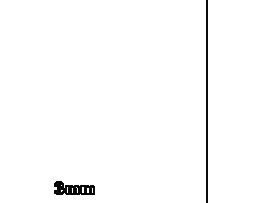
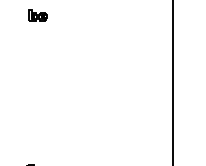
part: (66, 27) -> (37, 14), added

